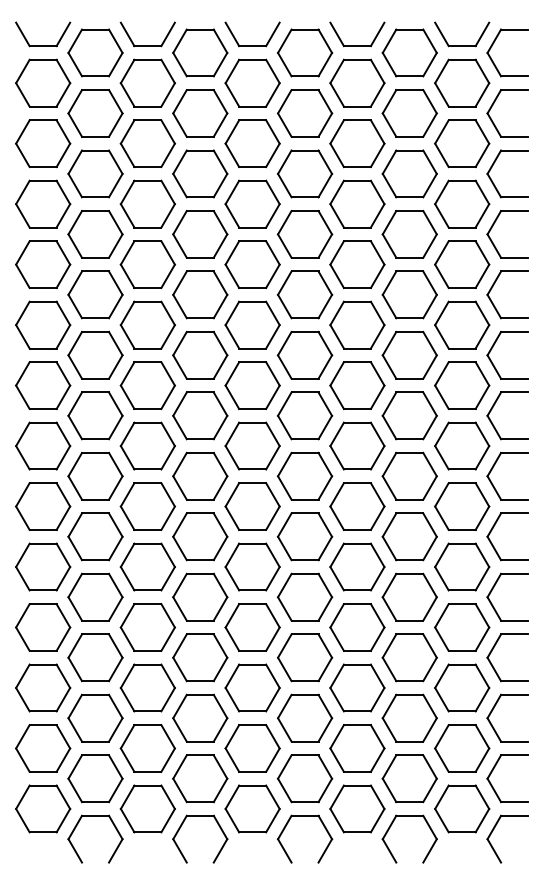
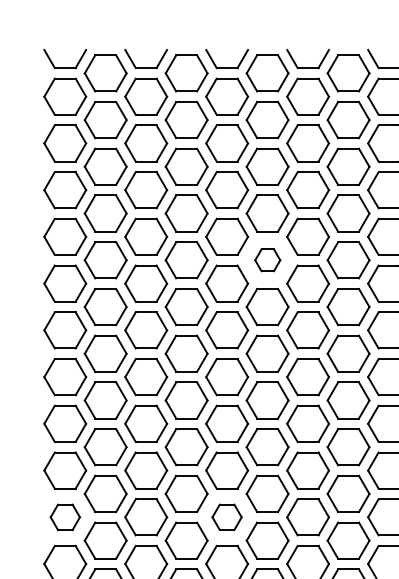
part: (305, 294) -> (267, 259), size x0.6
part: (43, 627) -> (65, 517), size x0.7
part: (252, 627) -> (227, 517), size x0.7

